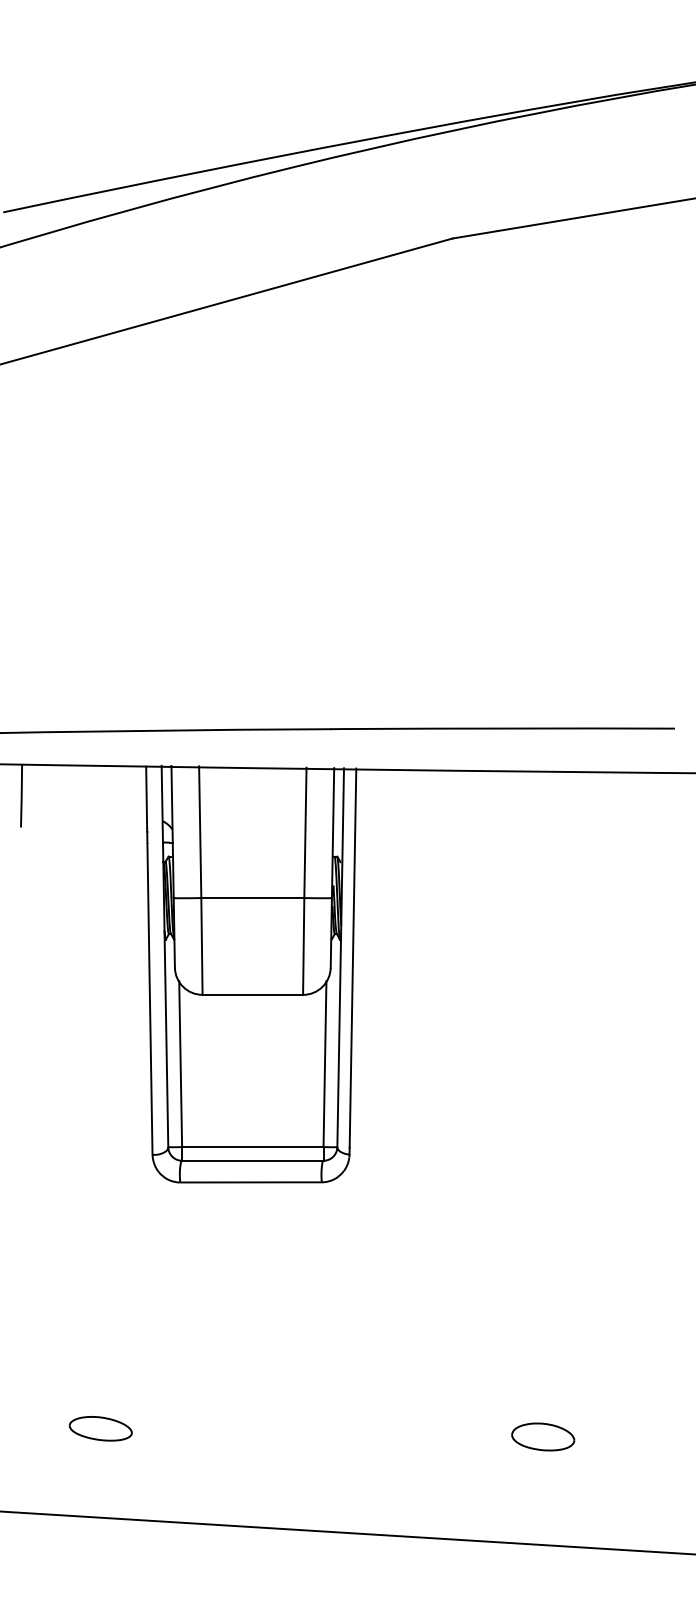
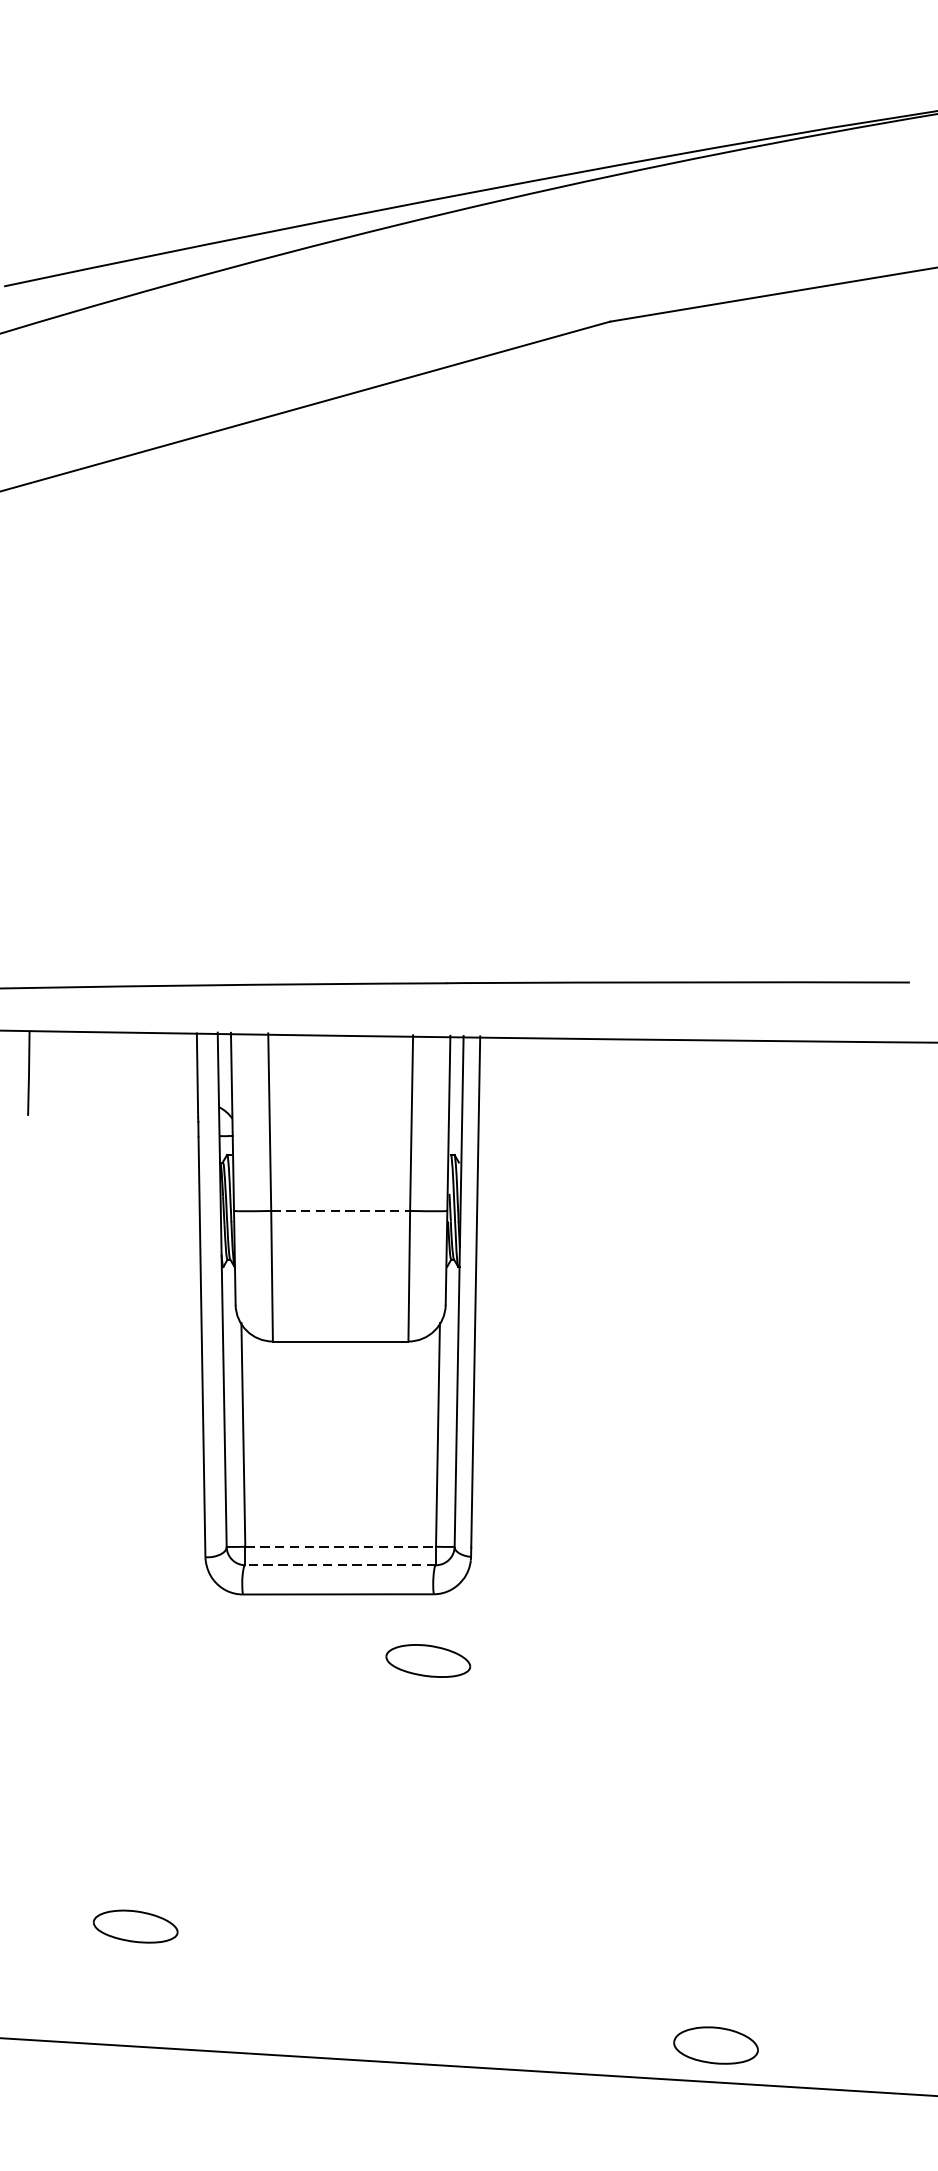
line: (253, 898) -> (341, 1211), solid -> dashed
line: (252, 1147) -> (340, 1547), solid -> dashed
line: (252, 1160) -> (340, 1564), solid -> dashed
part: (317, 1231) -> (427, 1660), added
part: (543, 1436) -> (716, 2044), moved

